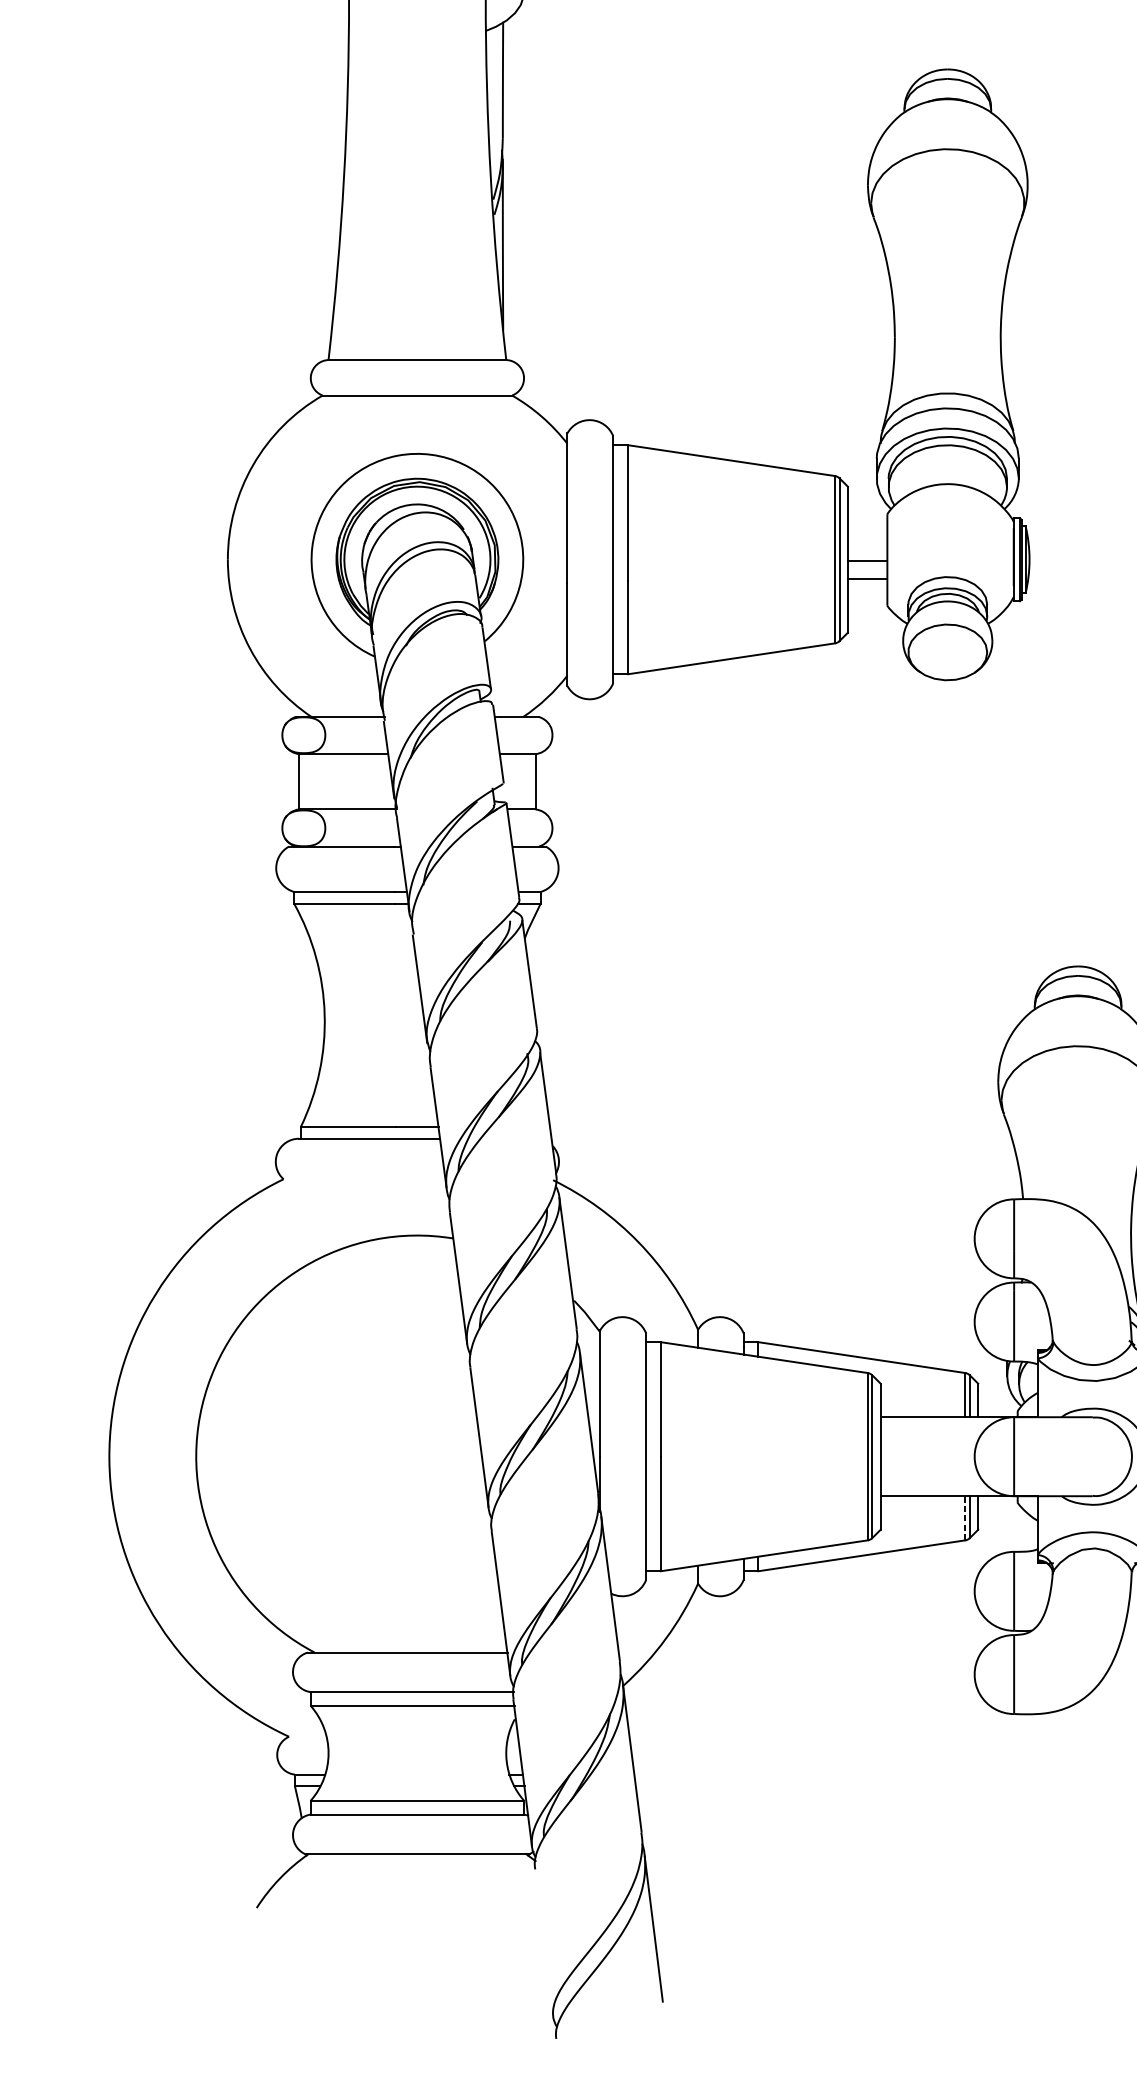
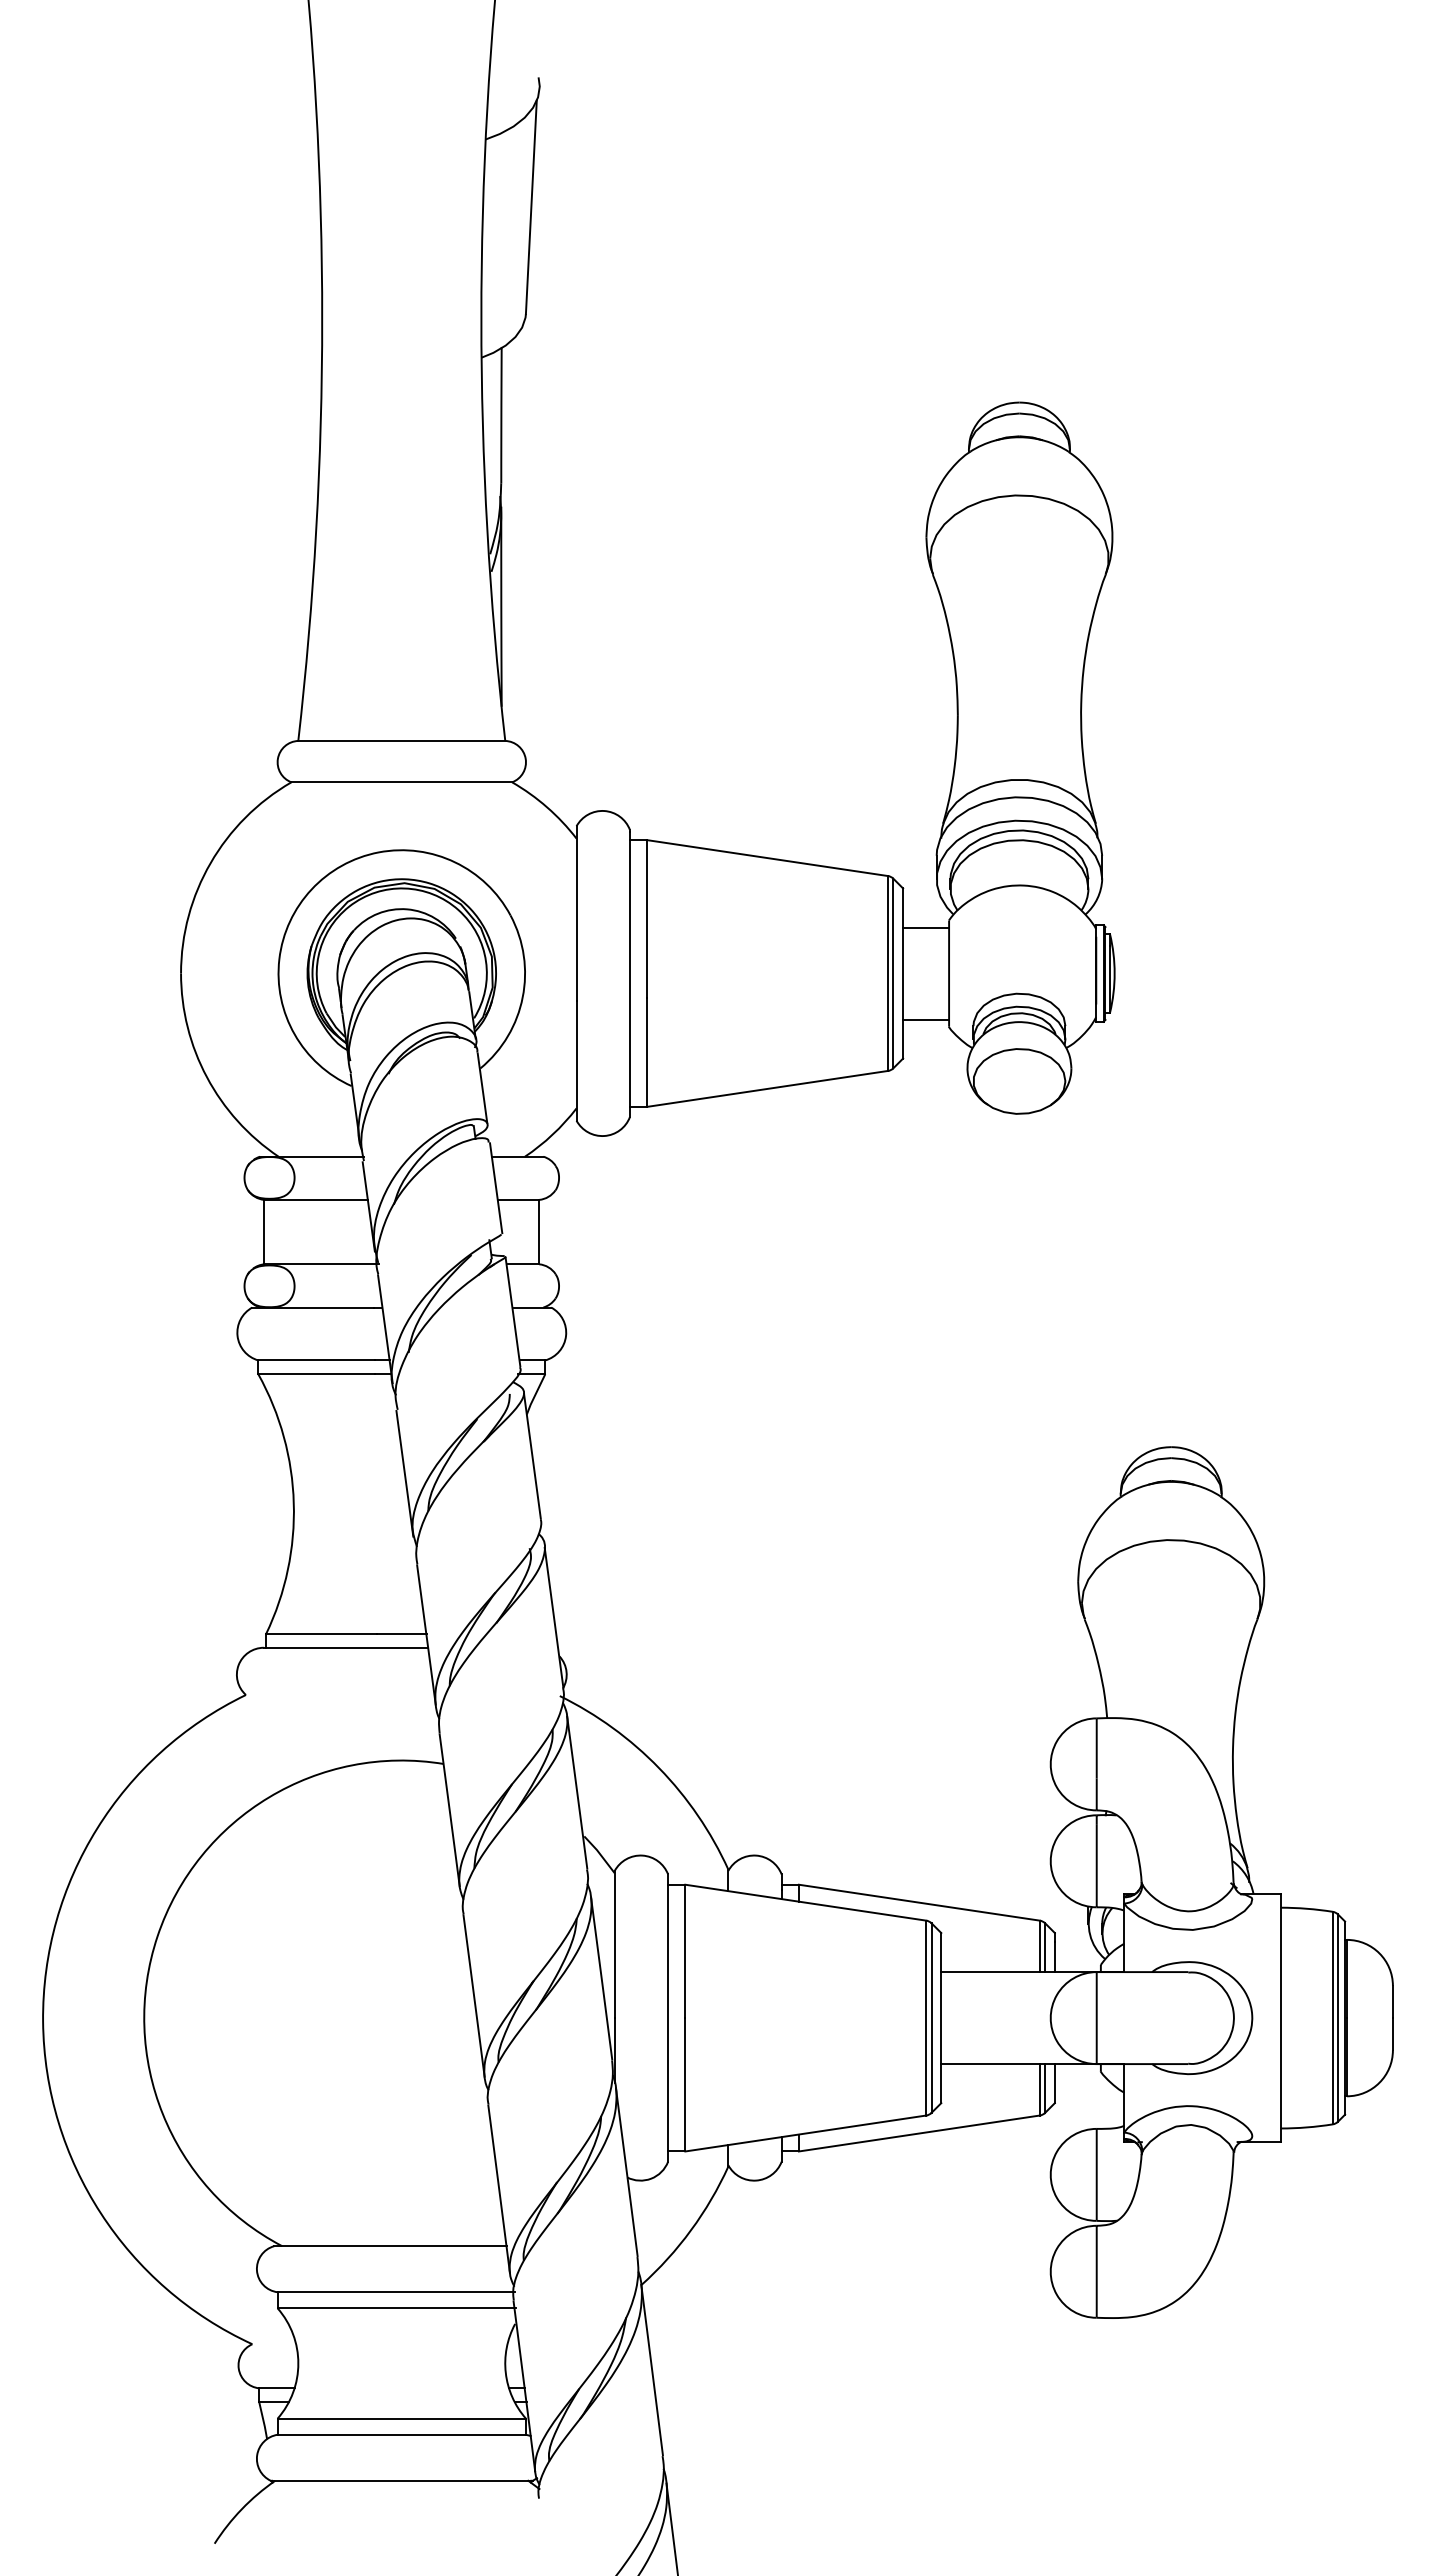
line: (867, 560) -> (926, 1019), moved
line: (867, 579) -> (926, 927), moved
line: (965, 1518) -> (1039, 2089), dashed -> solid

